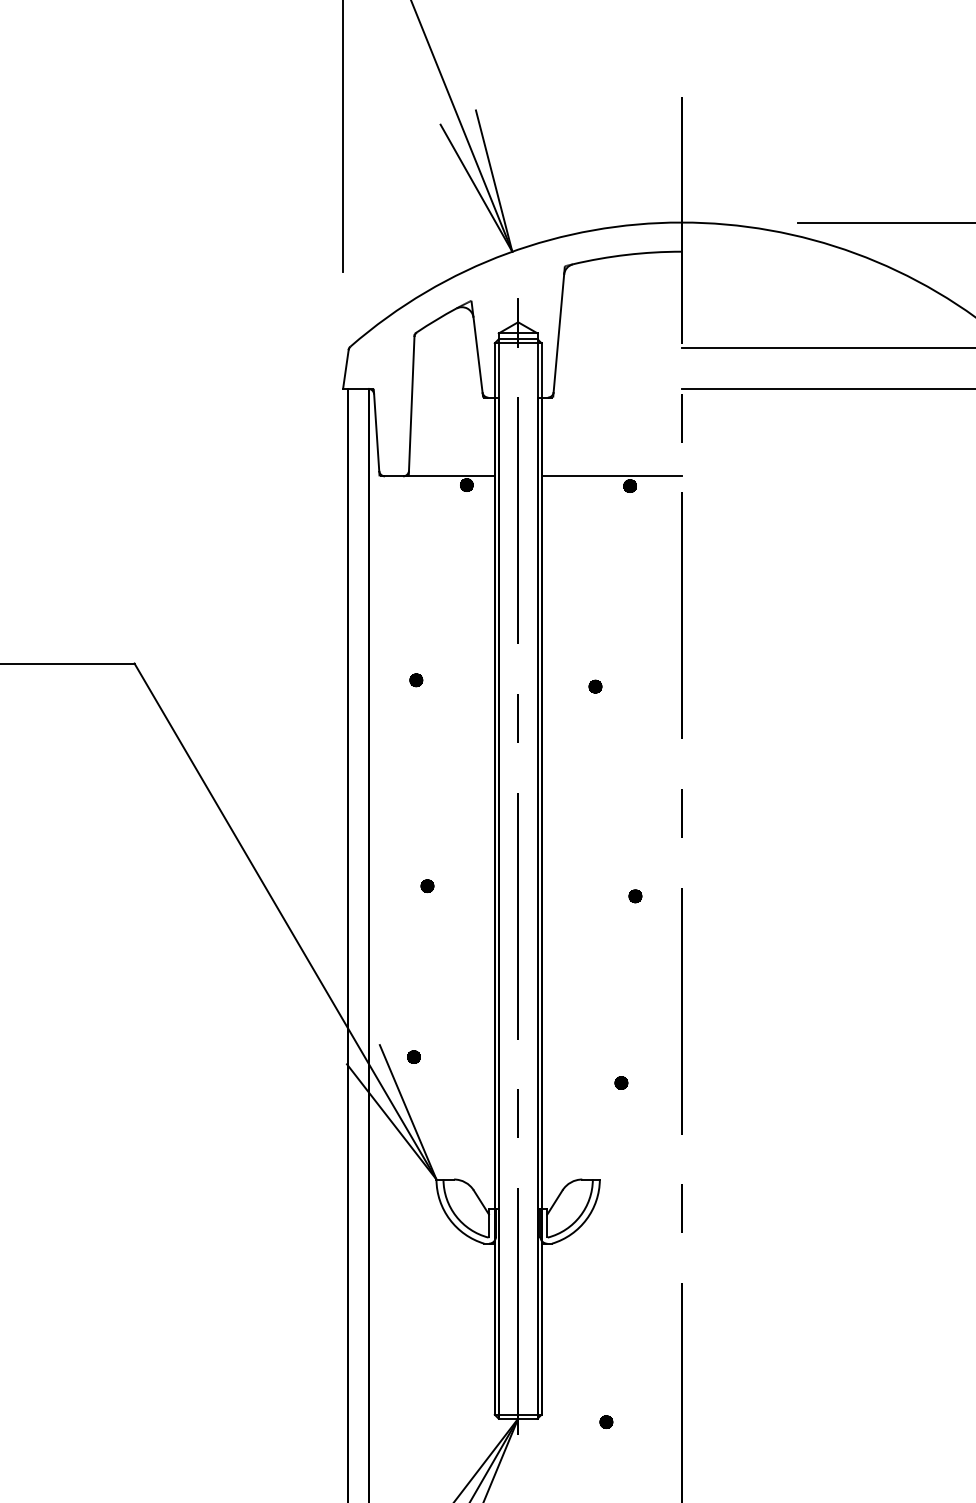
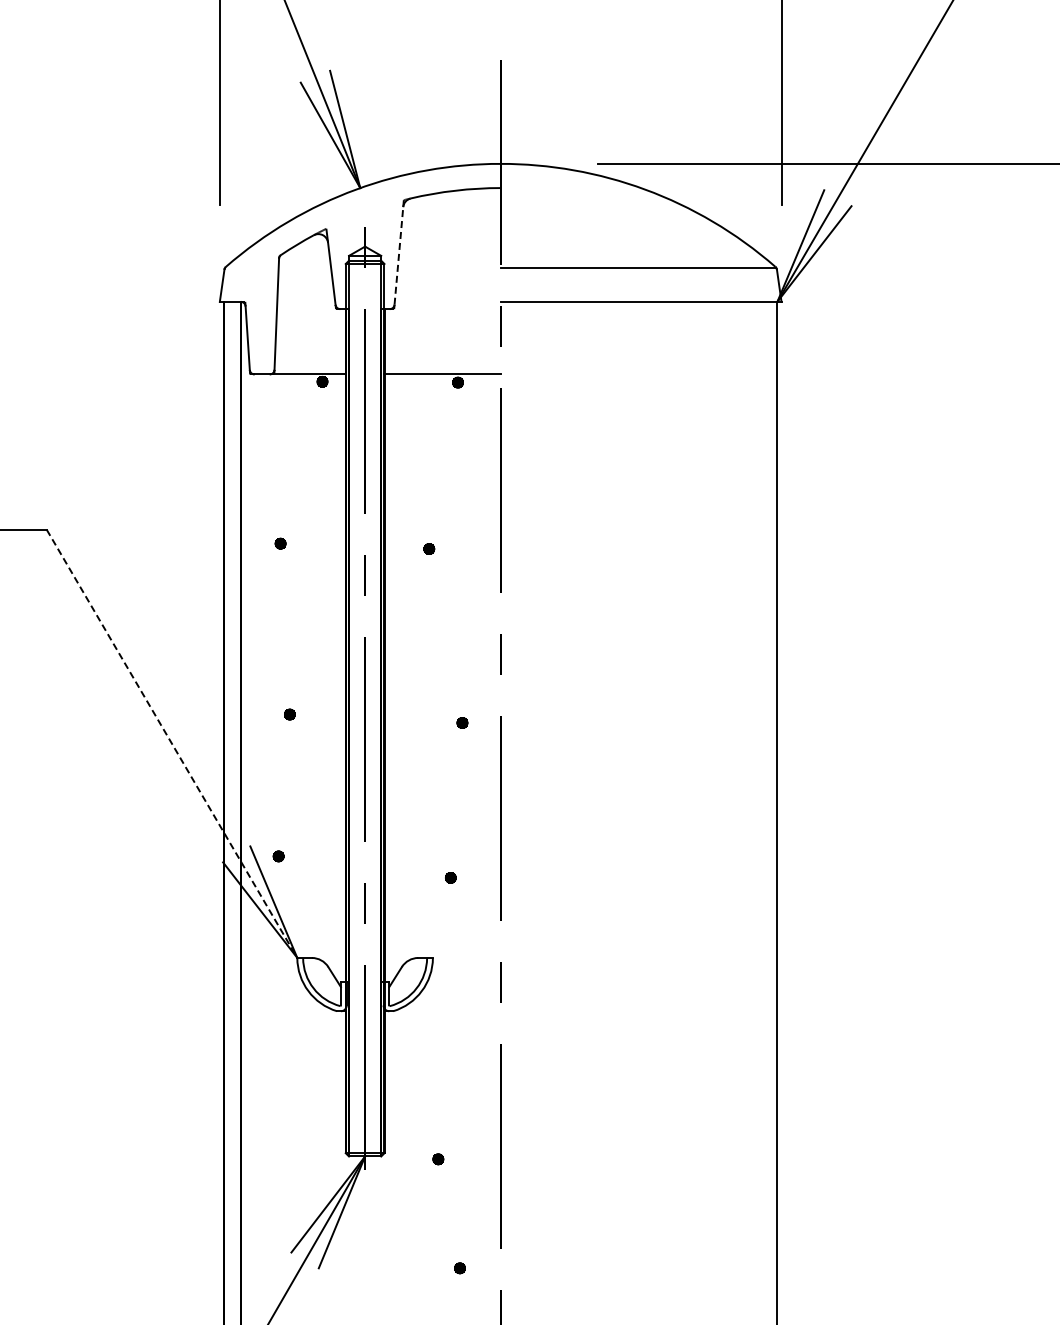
line: (558, 332) -> (398, 255), solid -> dashed
line: (286, 922) -> (172, 744), solid -> dashed

